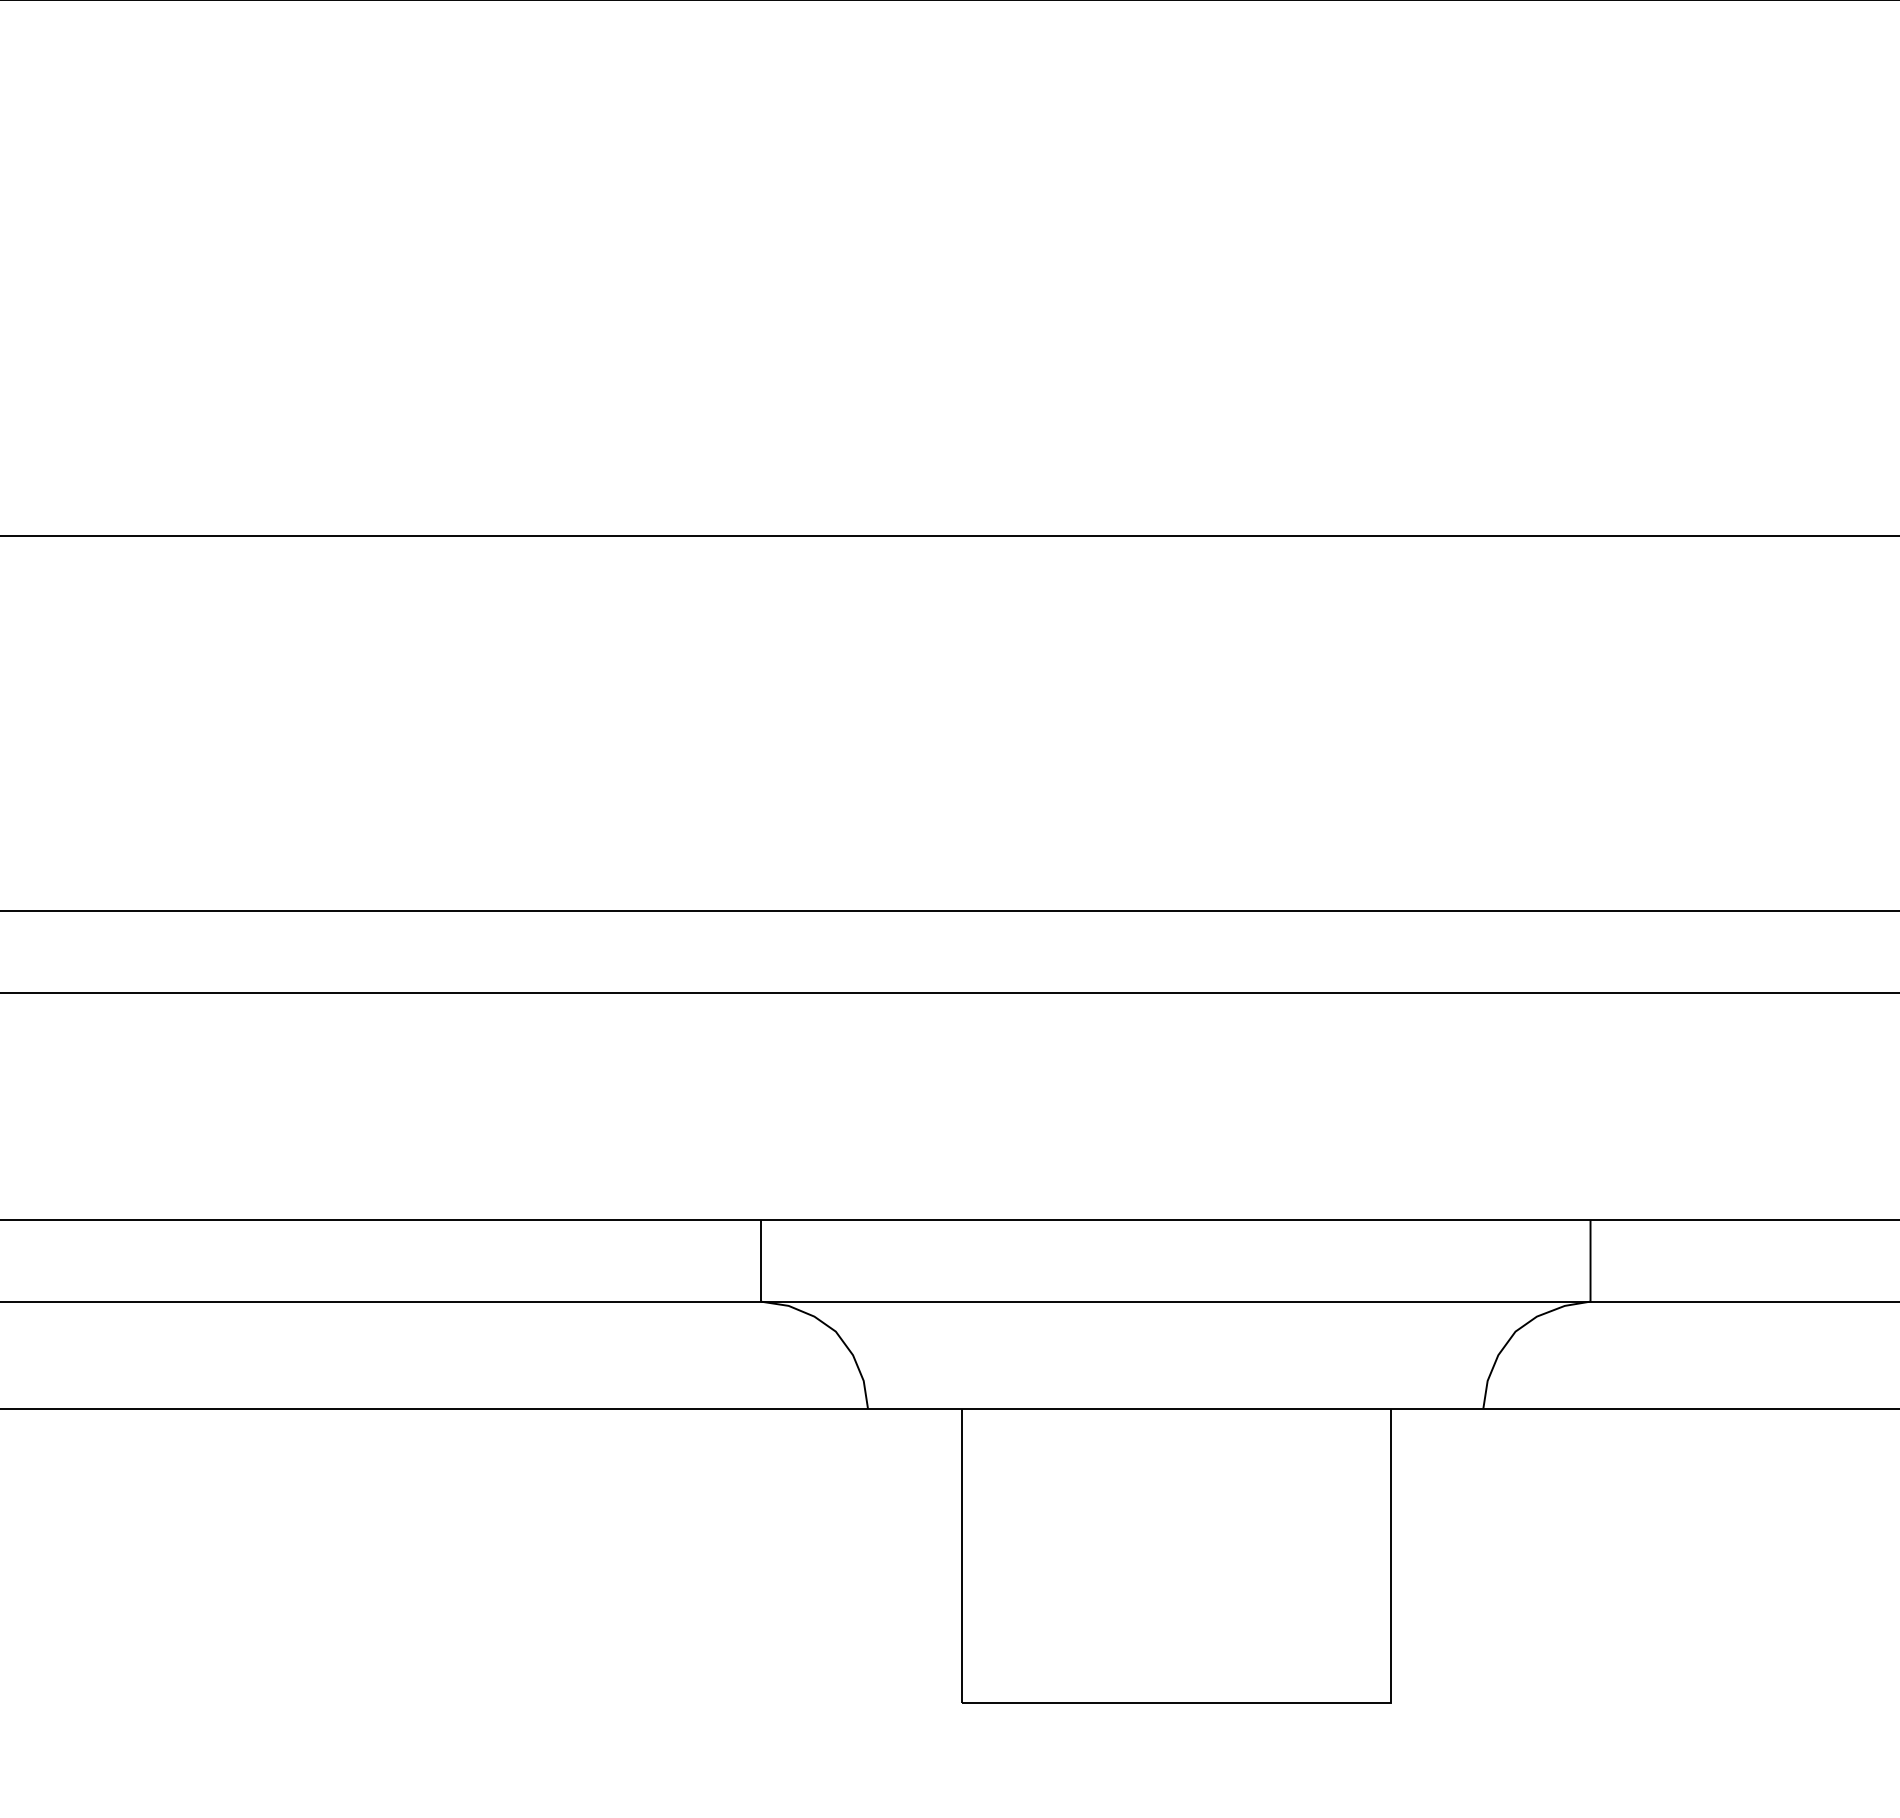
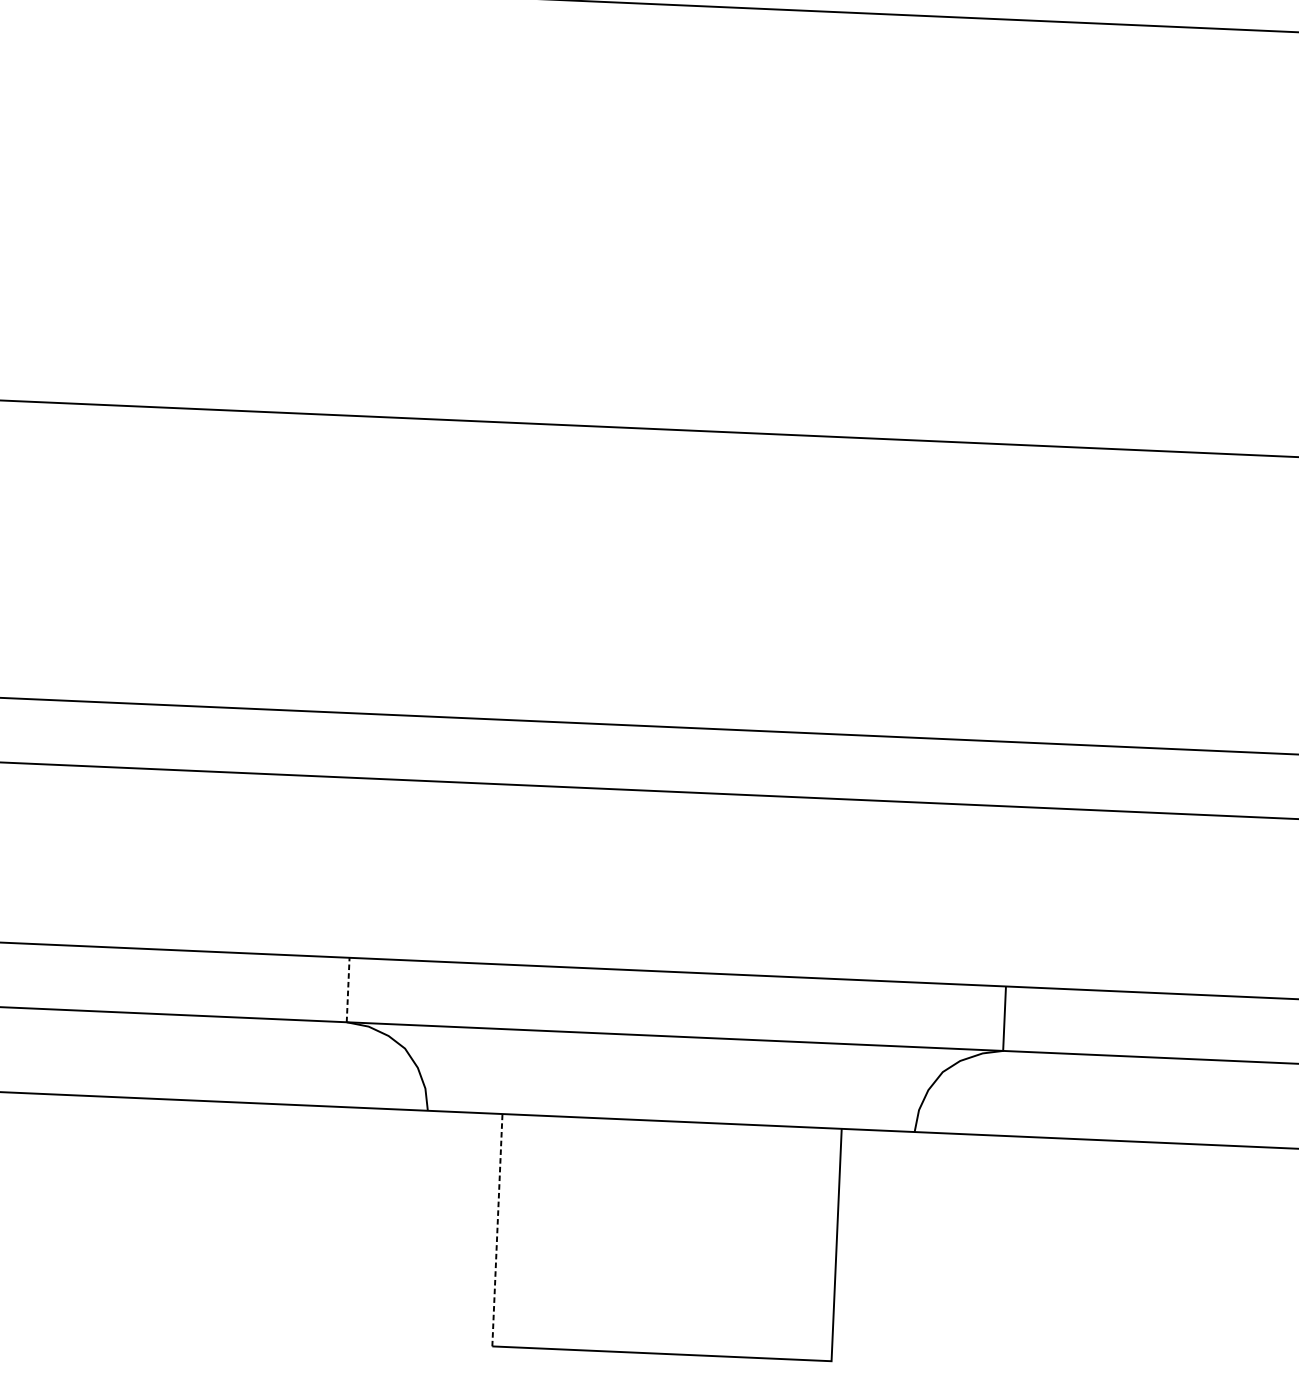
line: (760, 1260) -> (347, 989), solid -> dashed
line: (962, 1555) -> (497, 1230), solid -> dashed

